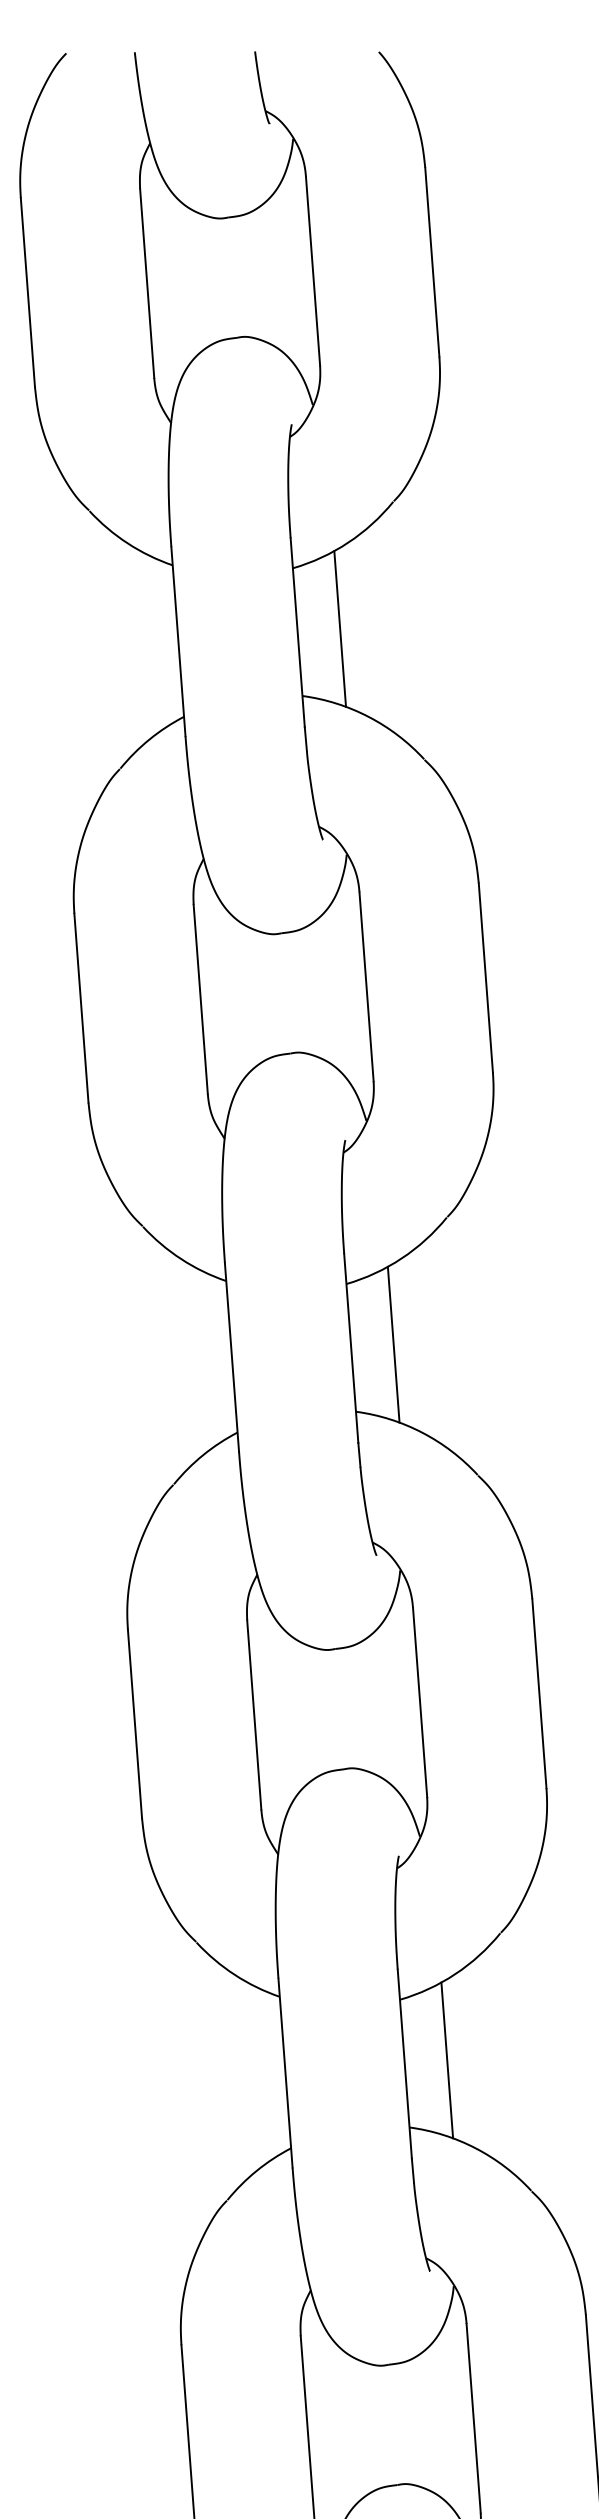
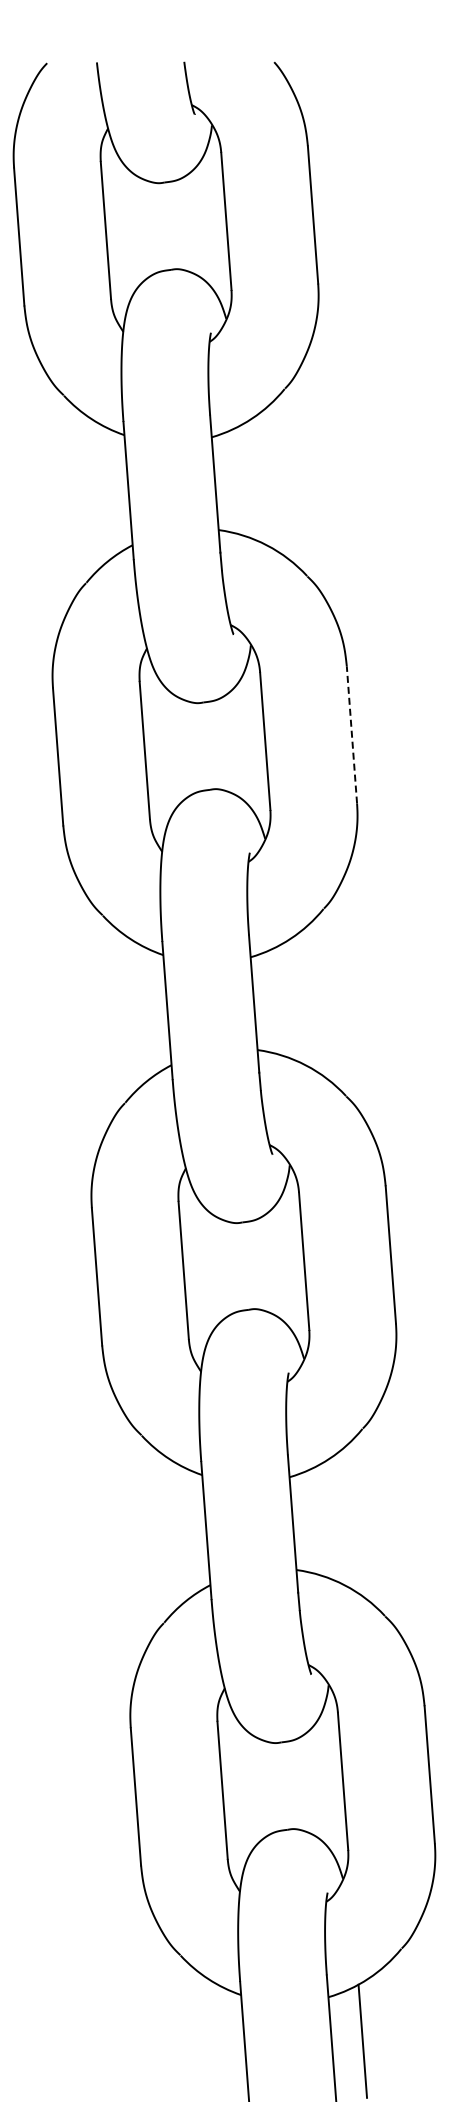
line: (339, 627) -> (245, 480), removed
line: (485, 977) -> (351, 734), solid -> dashed
line: (393, 1343) -> (284, 1000), removed
line: (446, 2059) -> (323, 1520), removed

